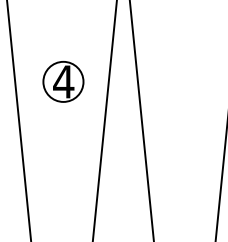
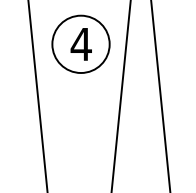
circle: (63, 81) -> (81, 43), size x1.43

